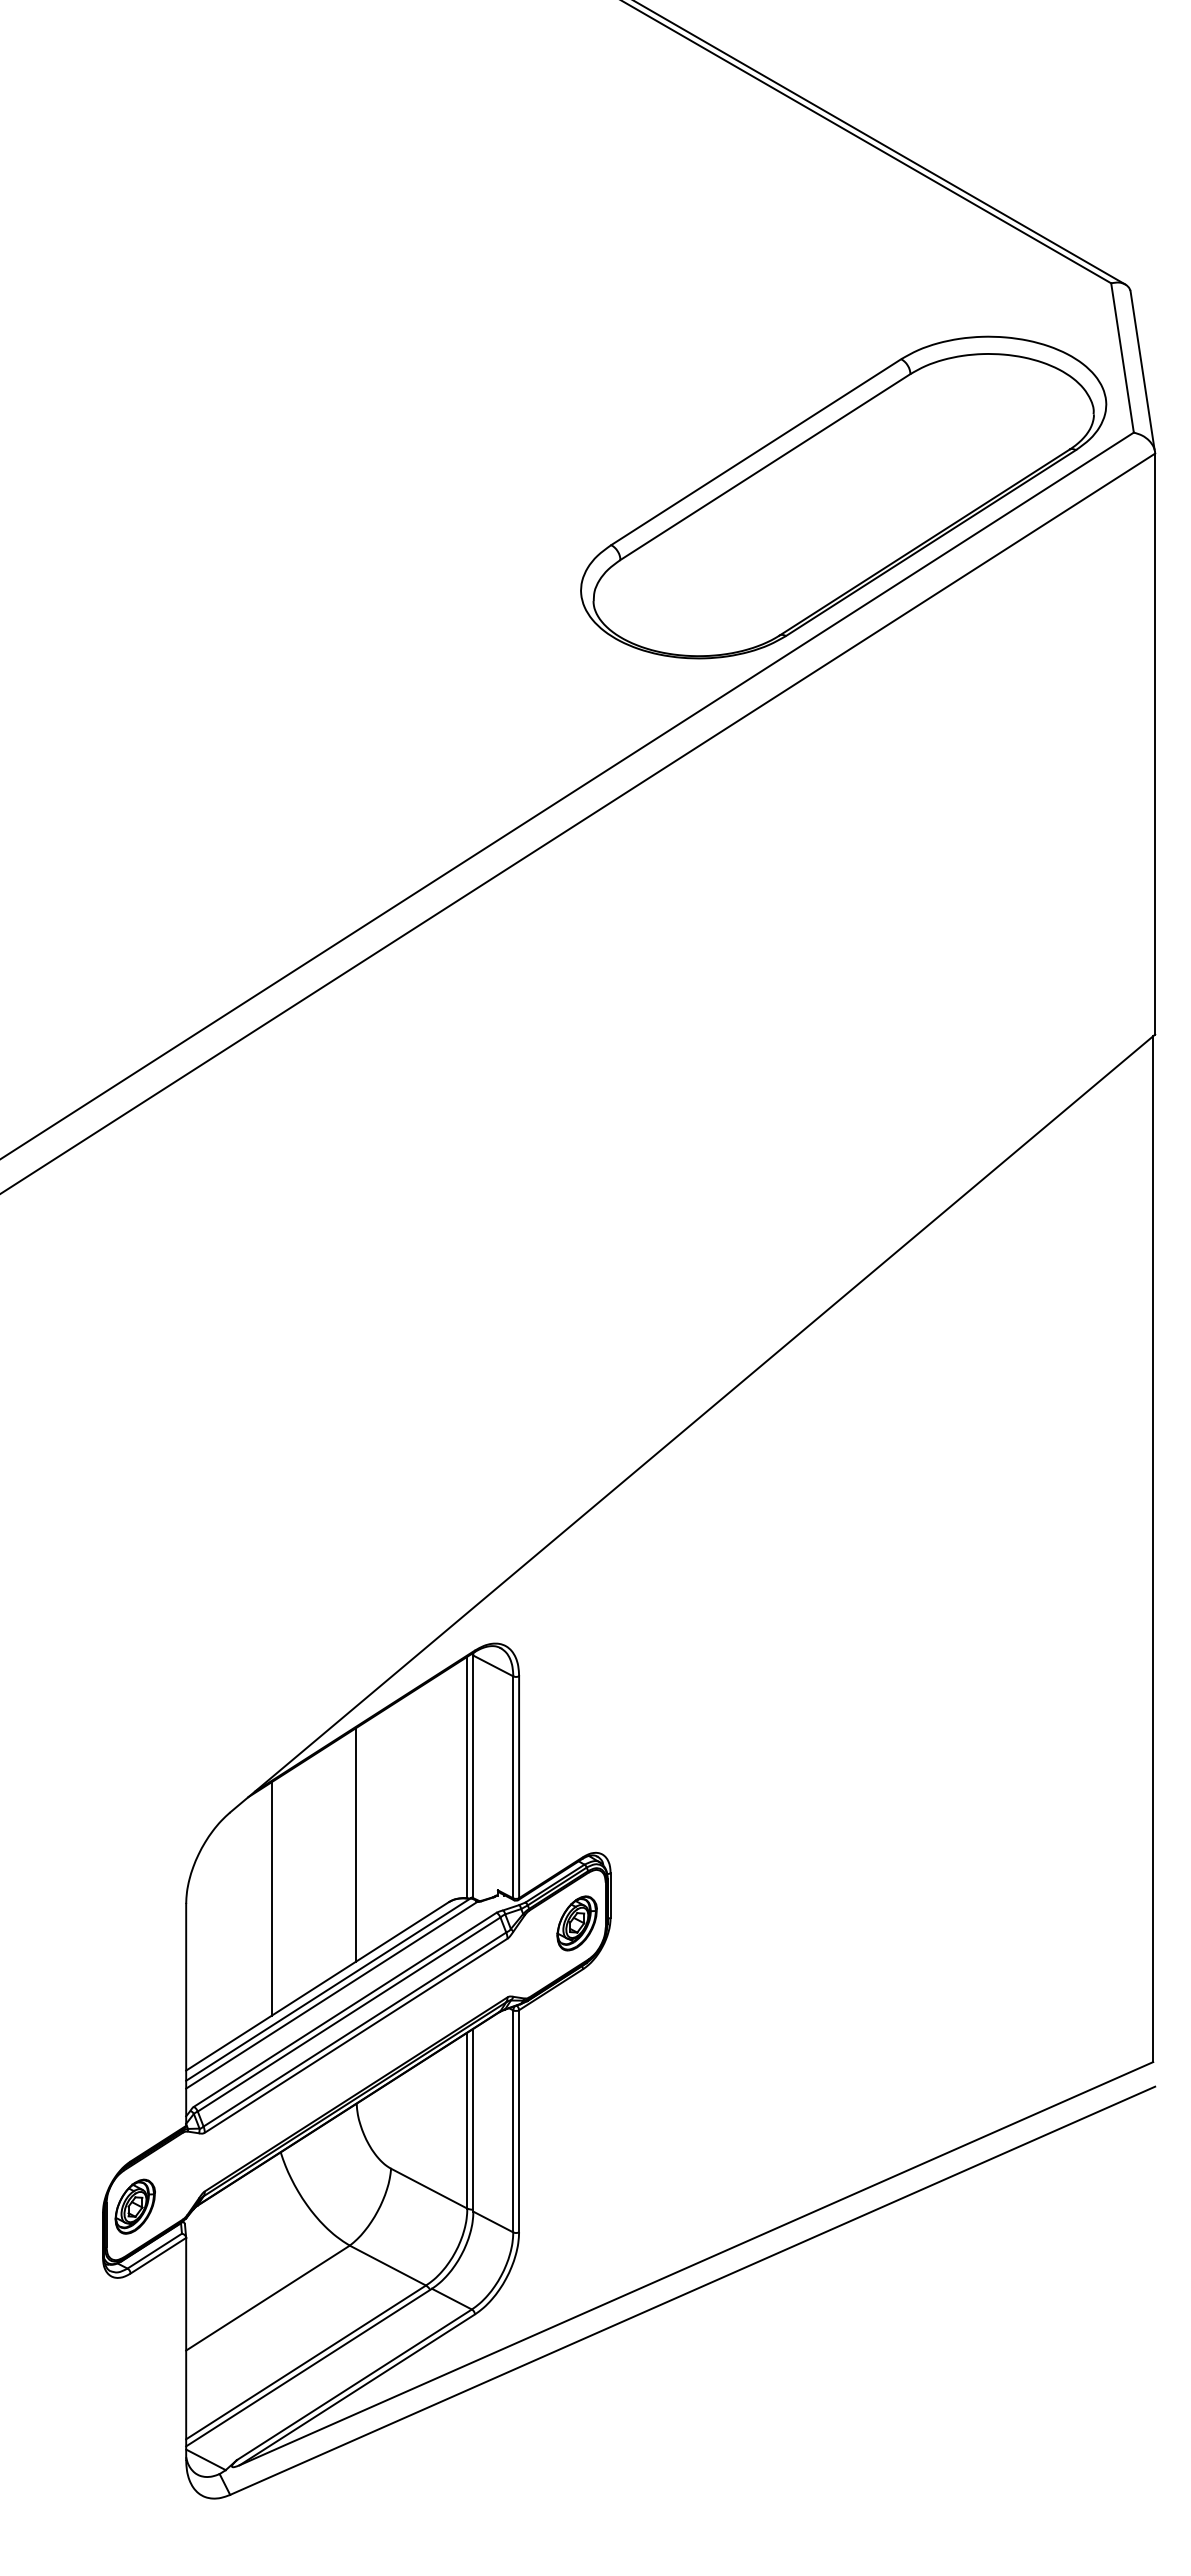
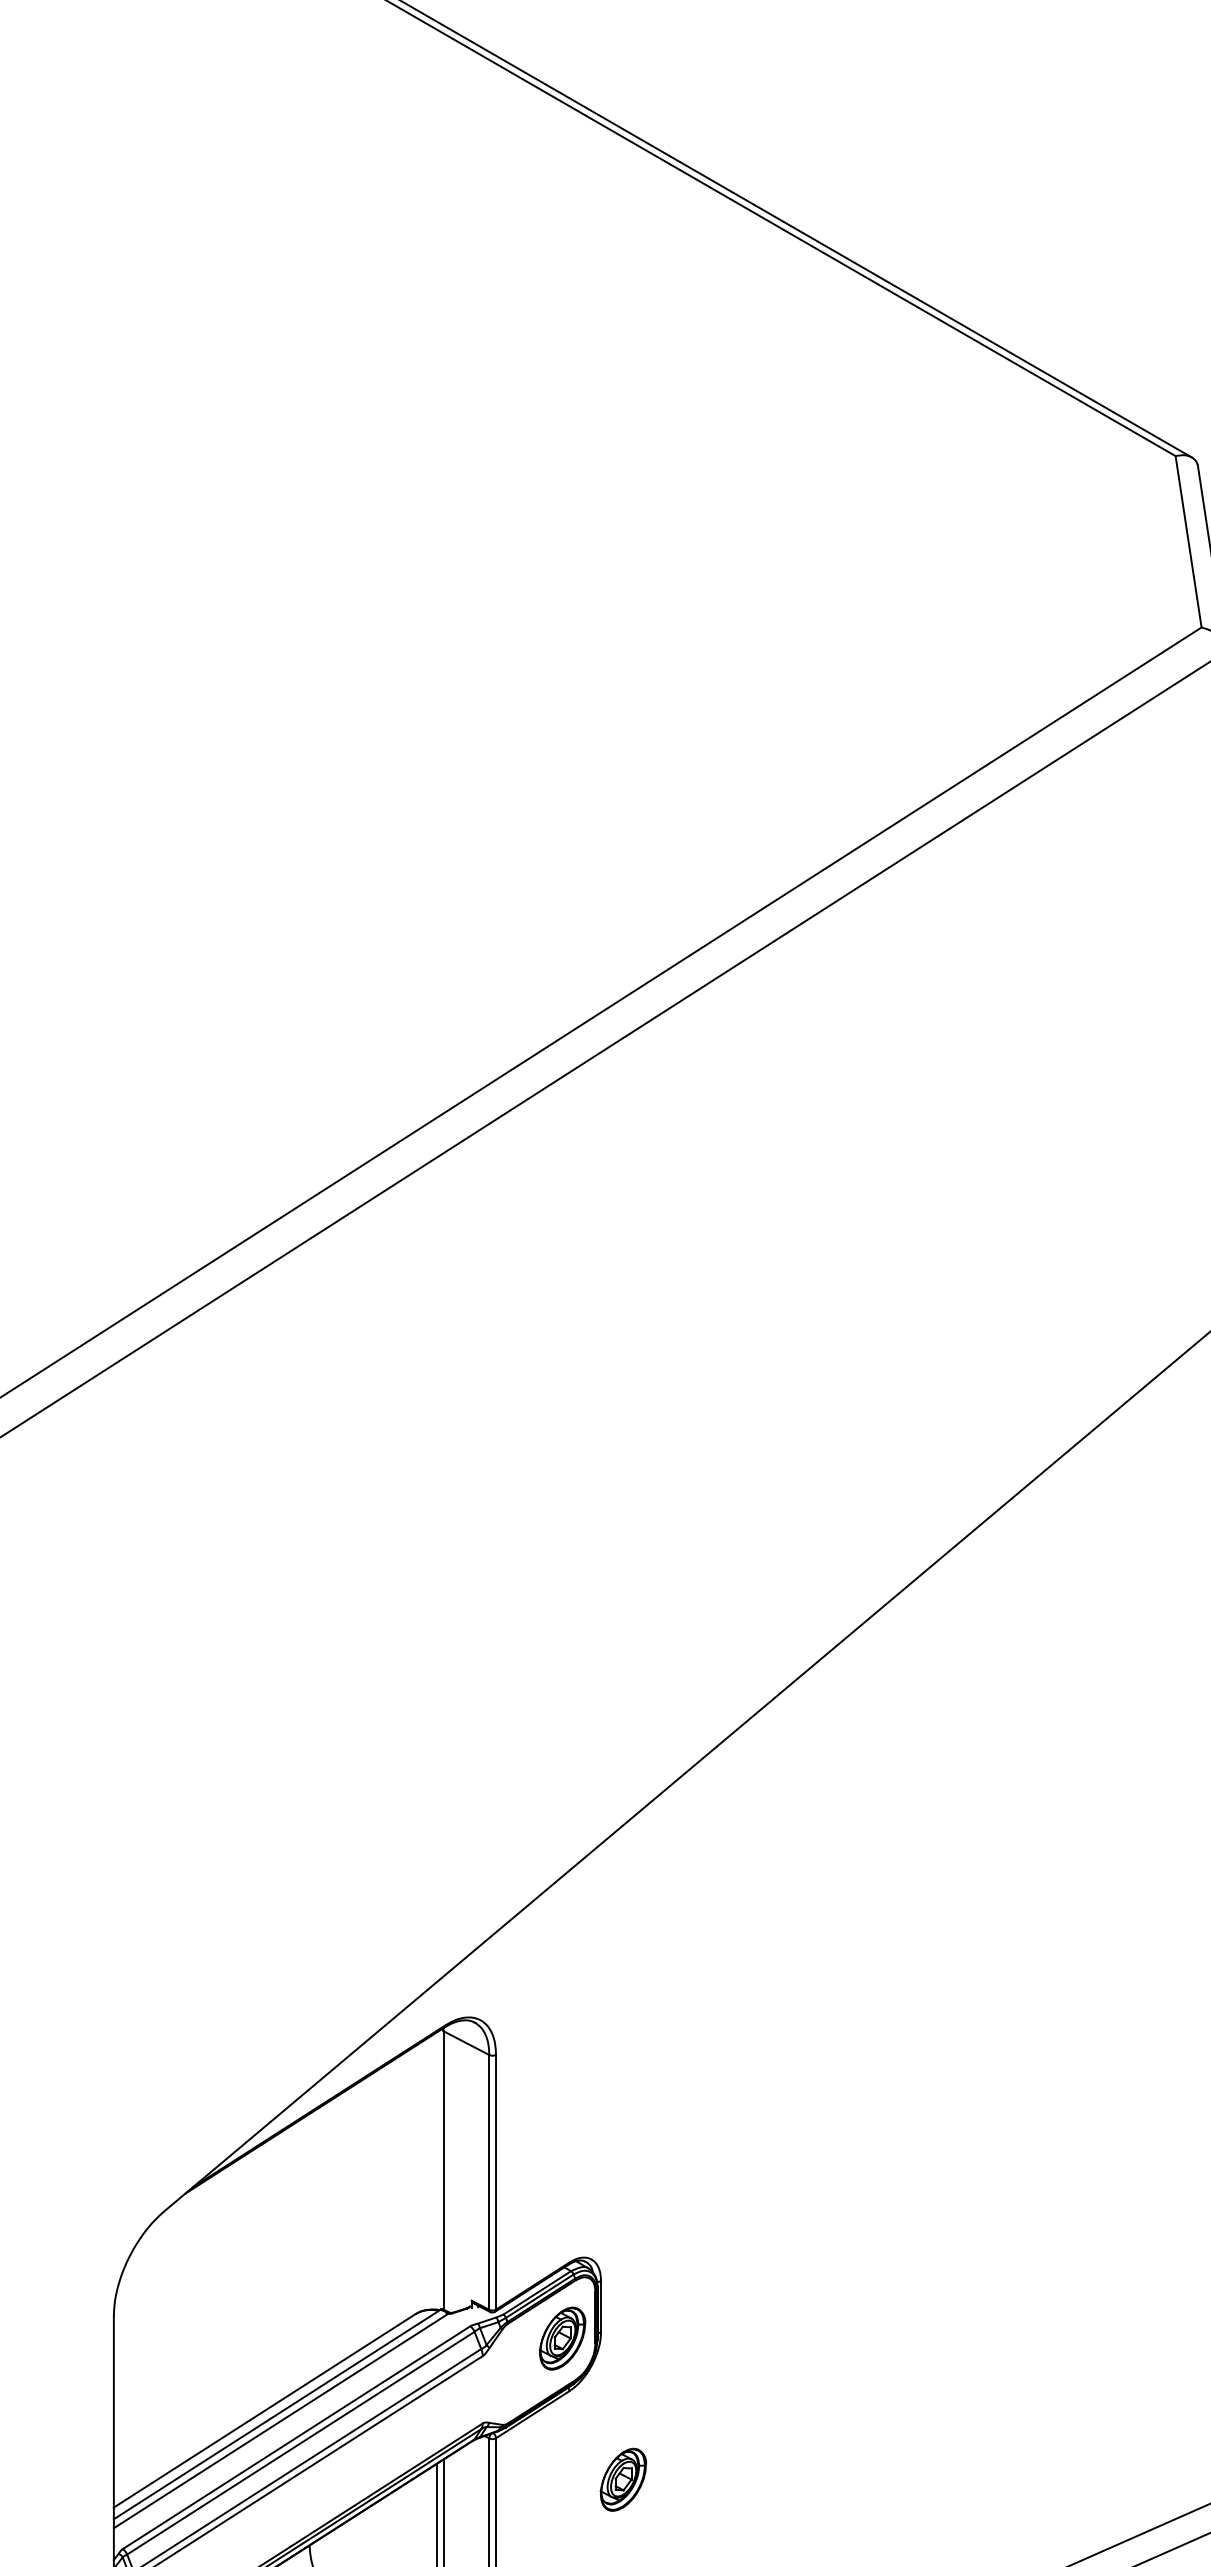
part: (843, 497) -> (868, 701), removed
line: (467, 1777) -> (436, 2171), removed
line: (355, 1844) -> (308, 2248), removed
line: (271, 1898) -> (211, 2310), removed
part: (629, 2046) -> (622, 2479), added

